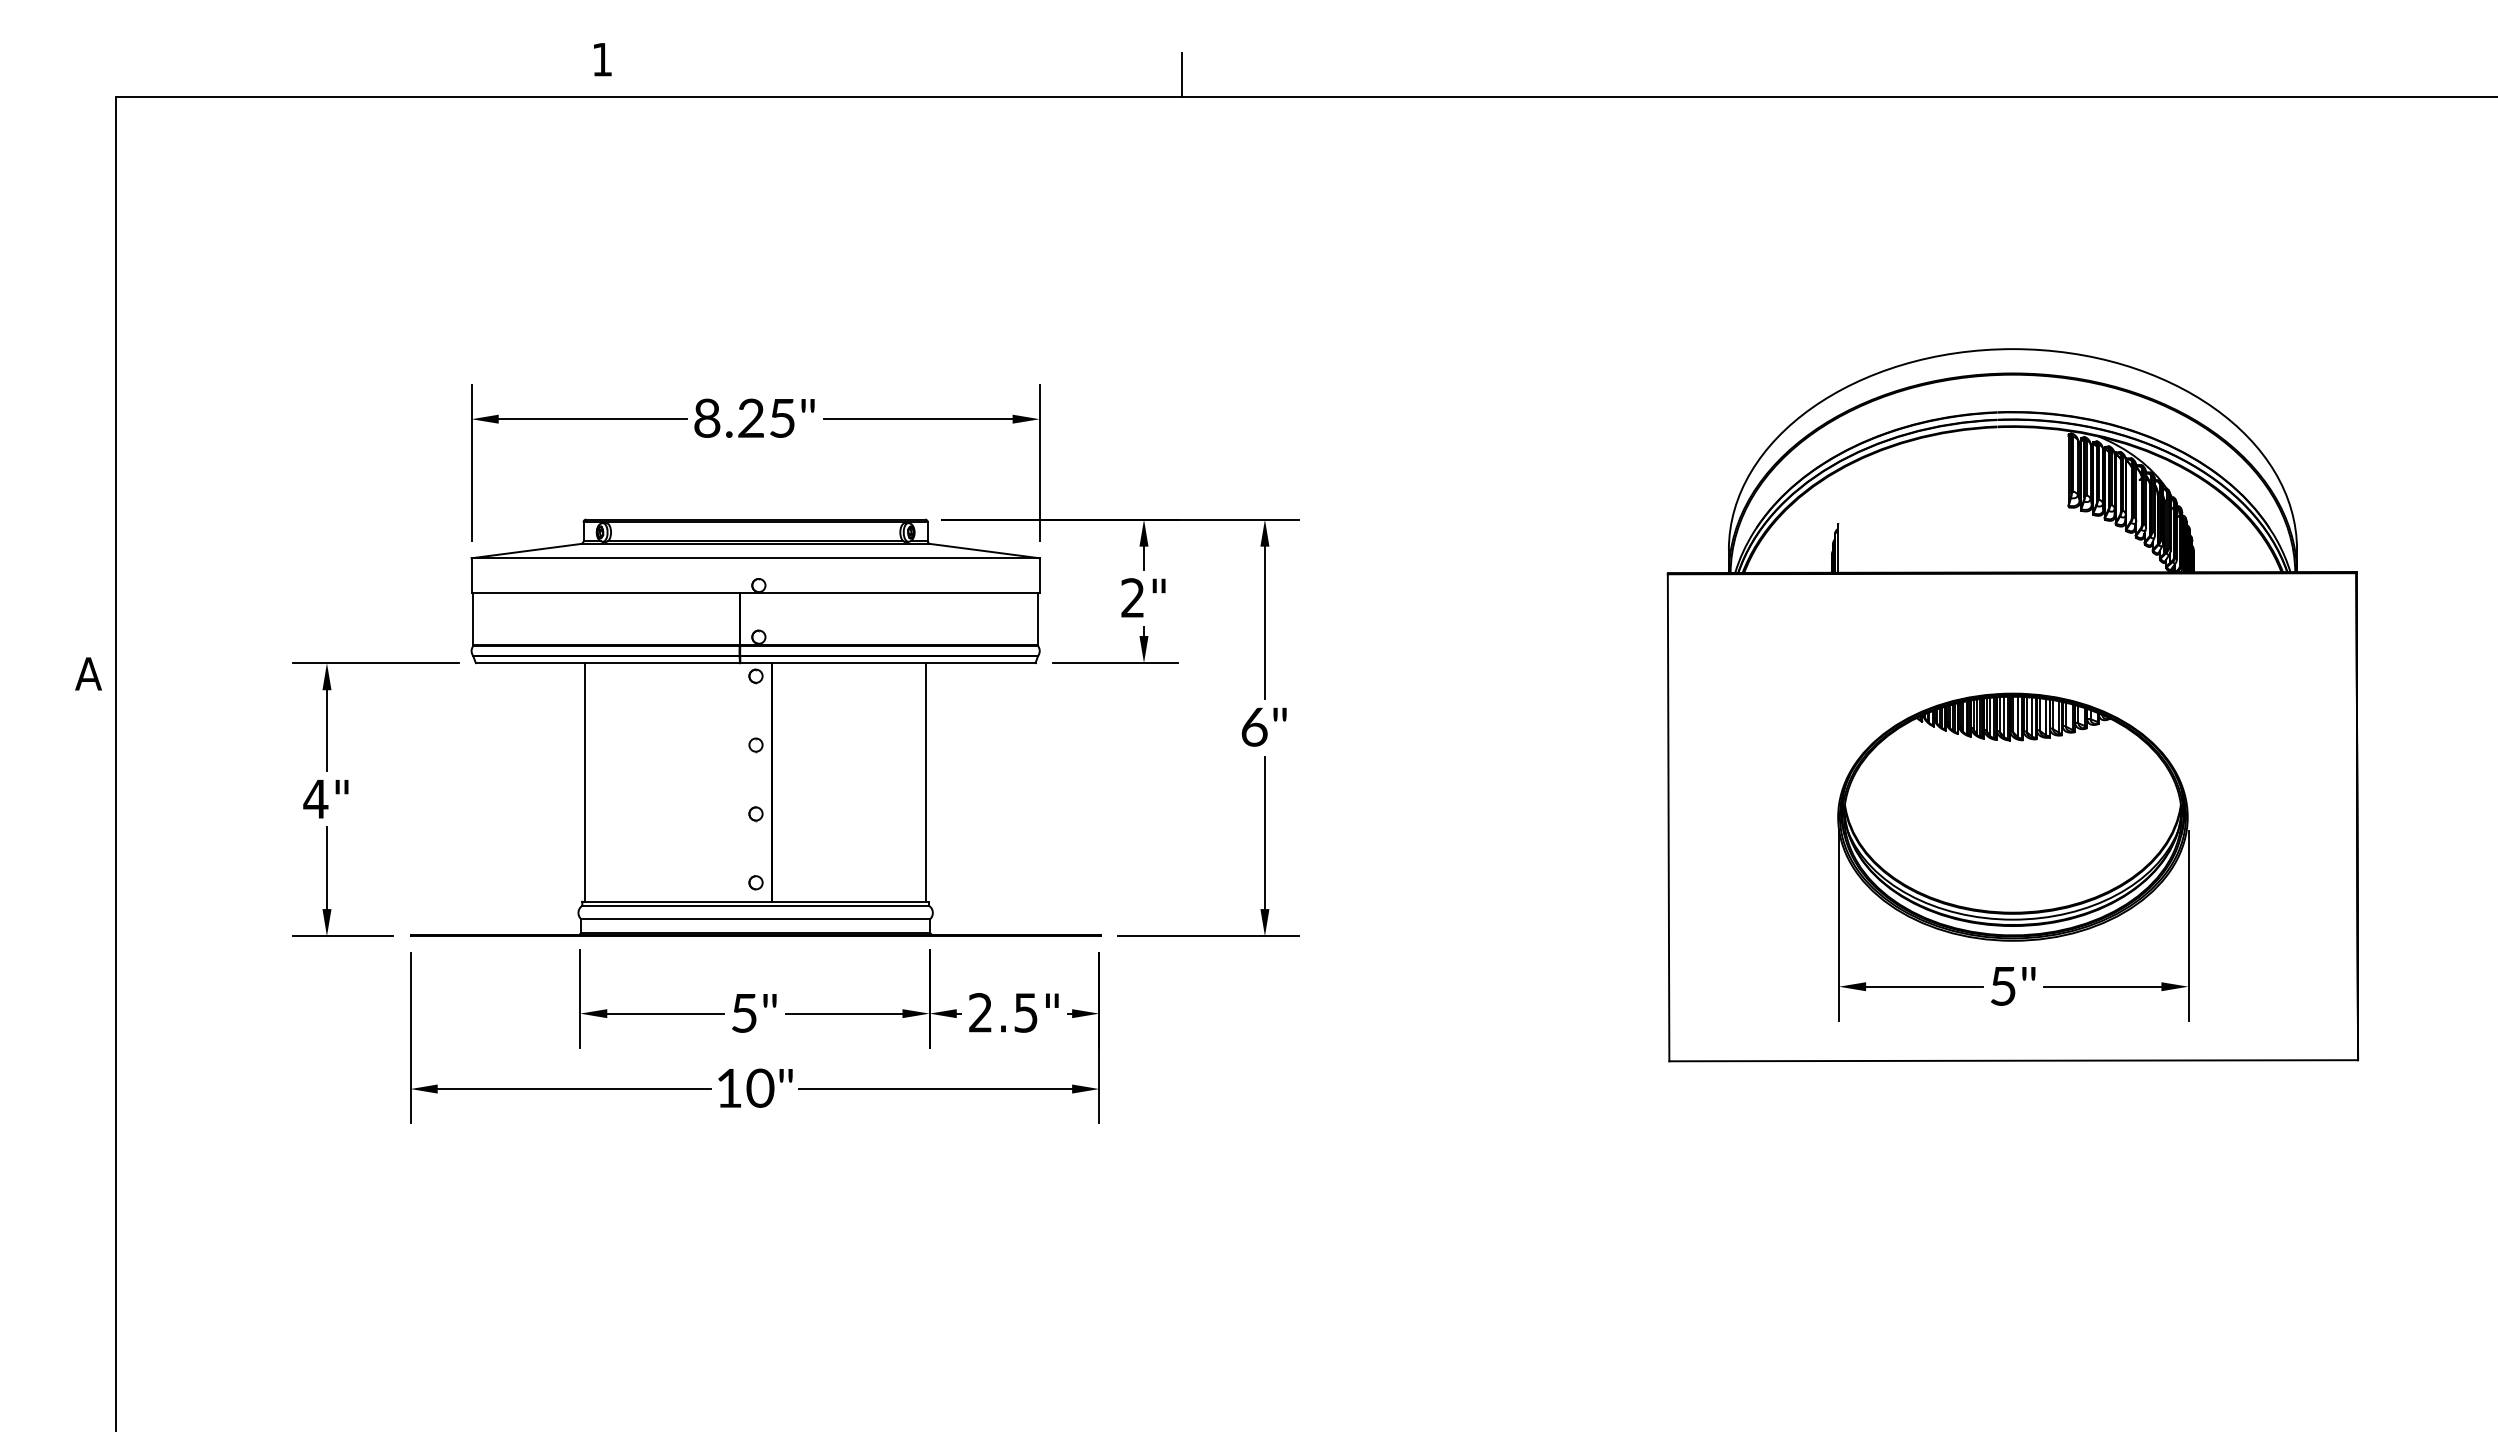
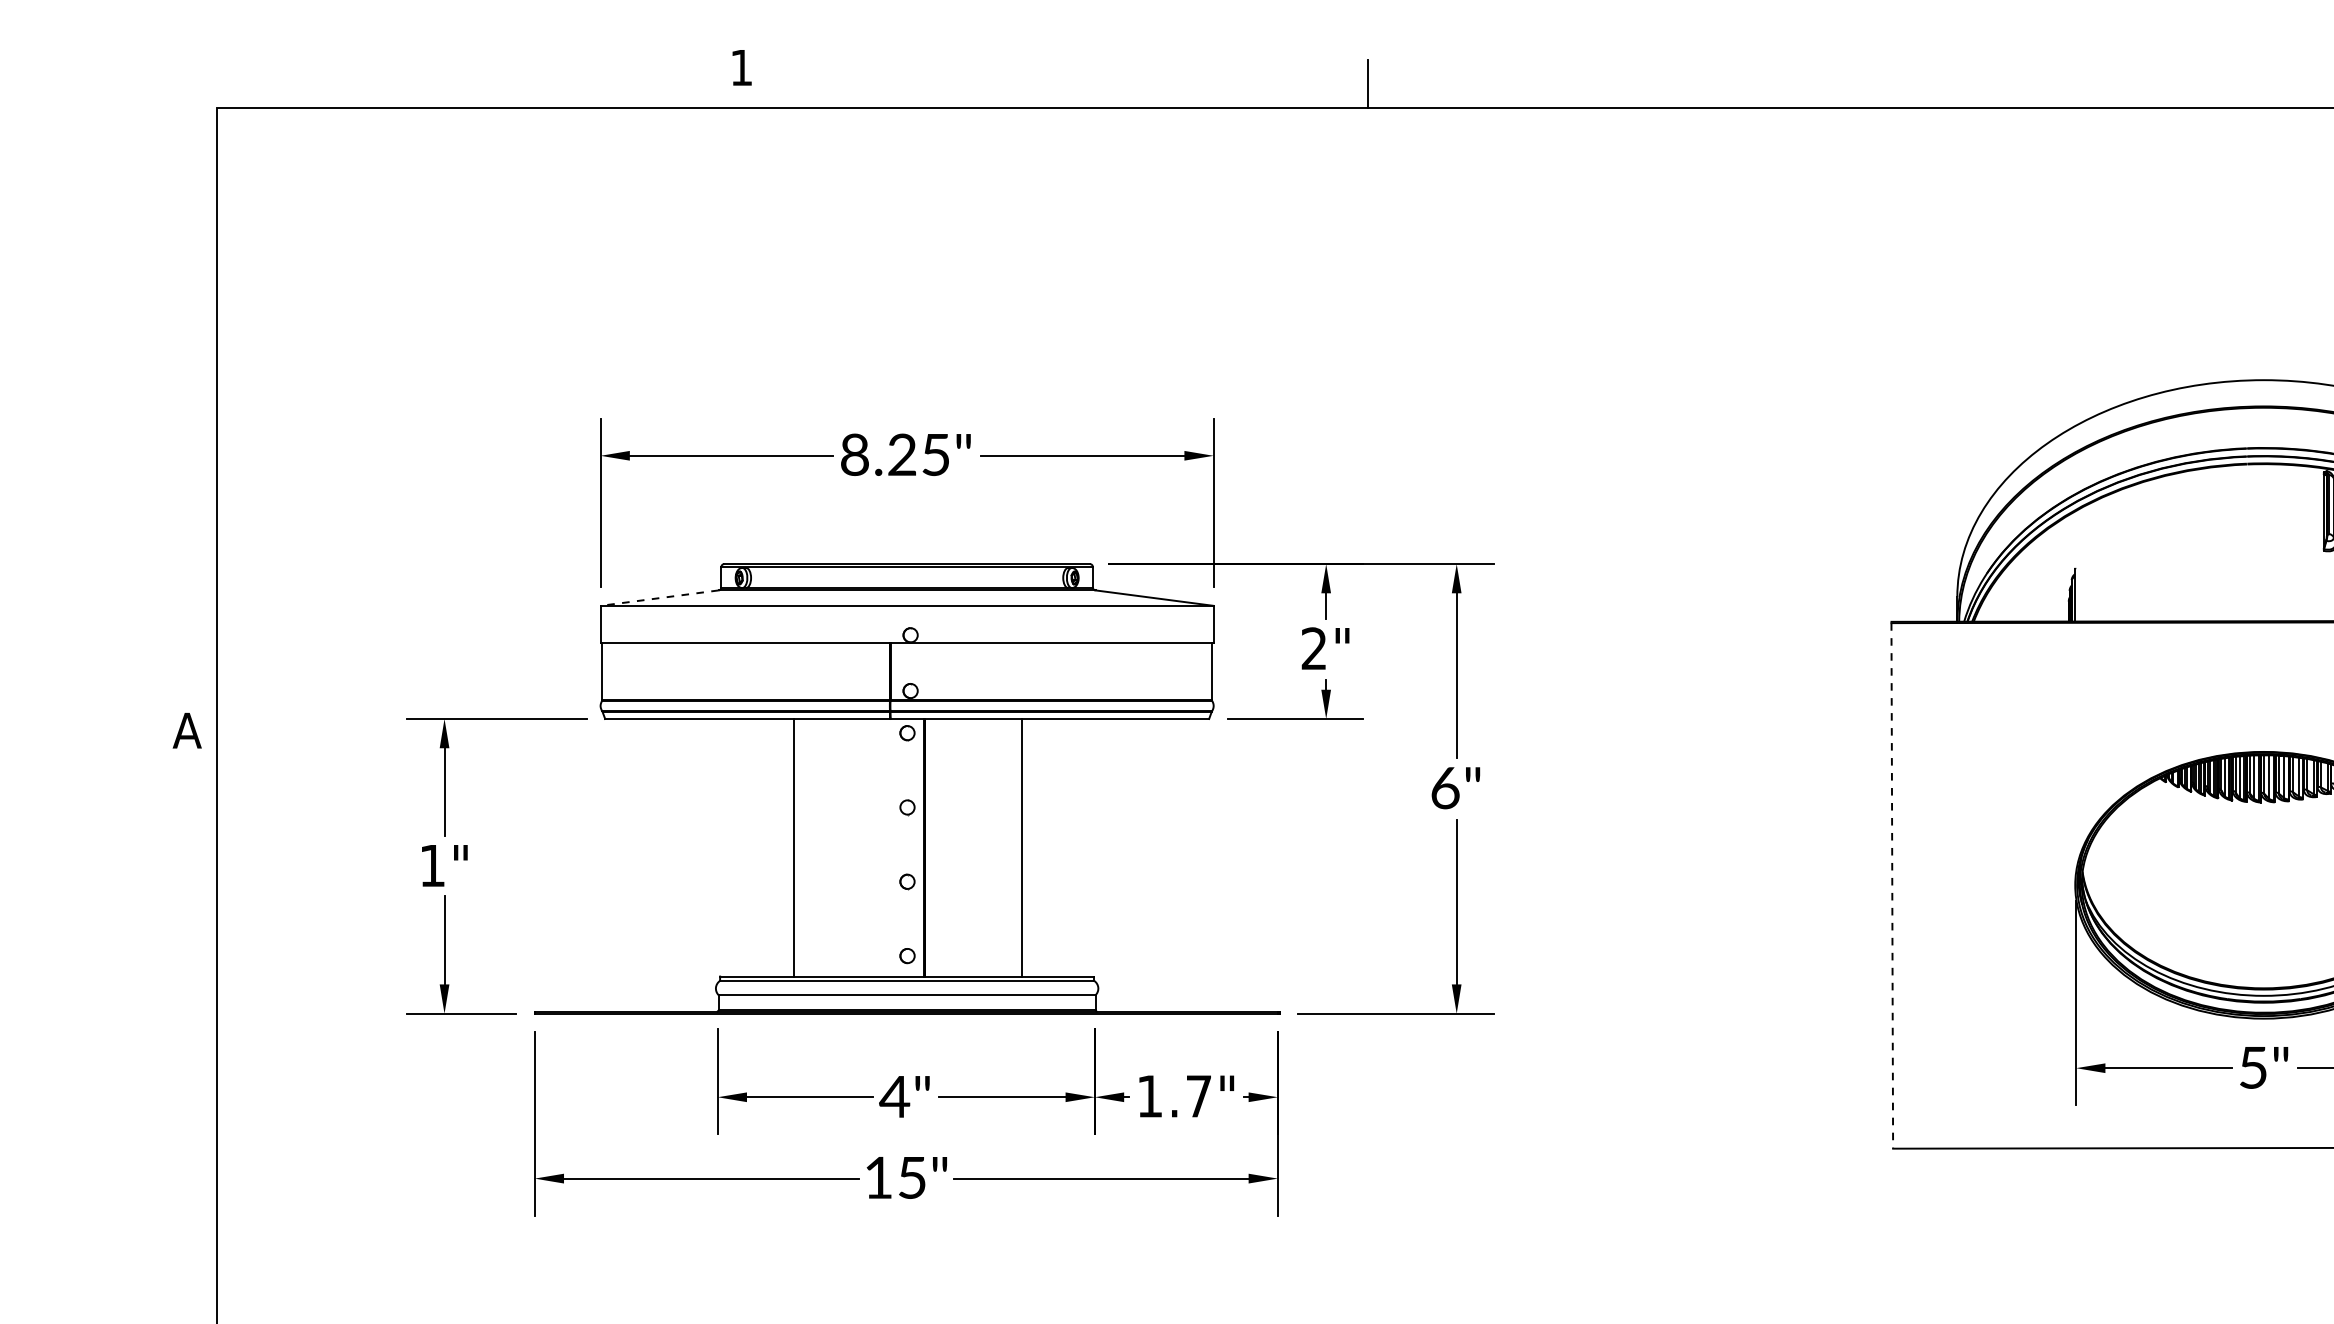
line: (525, 551) -> (658, 598), solid -> dashed
line: (585, 782) -> (794, 847), moved
line: (926, 782) -> (1022, 847), moved
text: (315, 798) -> (432, 865), 4" -> 1"
line: (1668, 818) -> (1892, 886), solid -> dashed
text: (1003, 1012) -> (1174, 1096), 2.5" -> 1.7"
text: (743, 1013) -> (894, 1097), 5" -> 4"
text: (760, 1087) -> (912, 1176), 10" -> 15"

